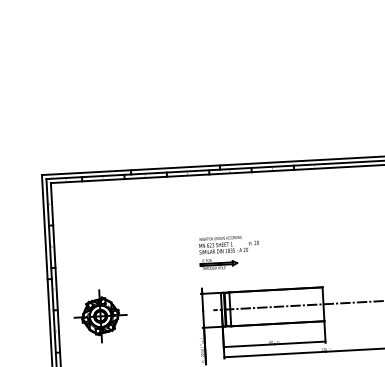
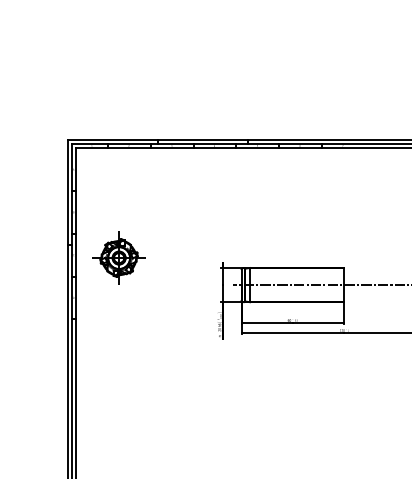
part: (229, 252) -> (252, 227), removed
part: (99, 315) -> (118, 257), moved

